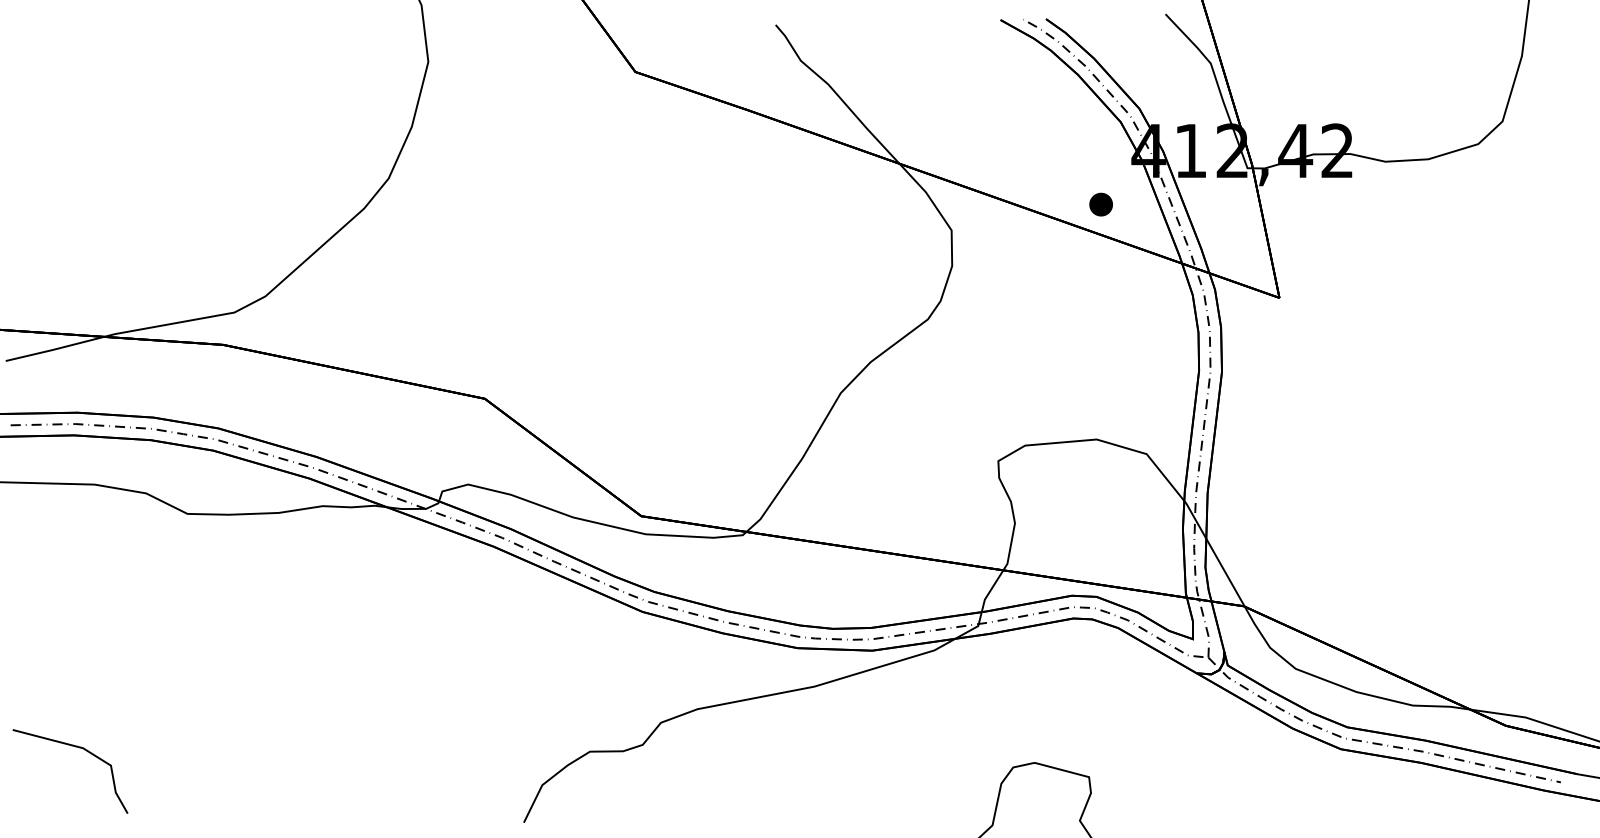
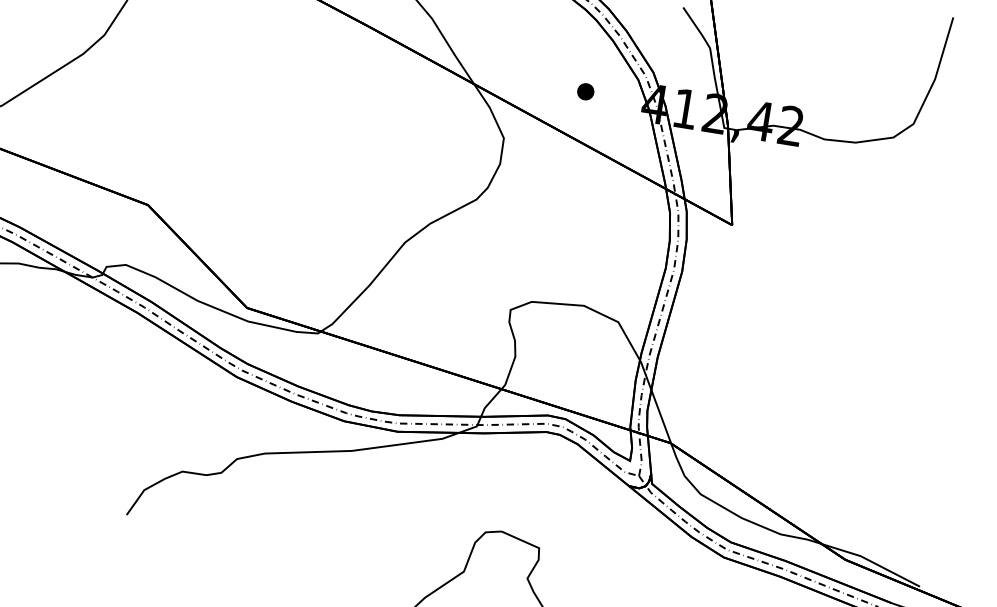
part: (1100, 204) -> (585, 91), moved

